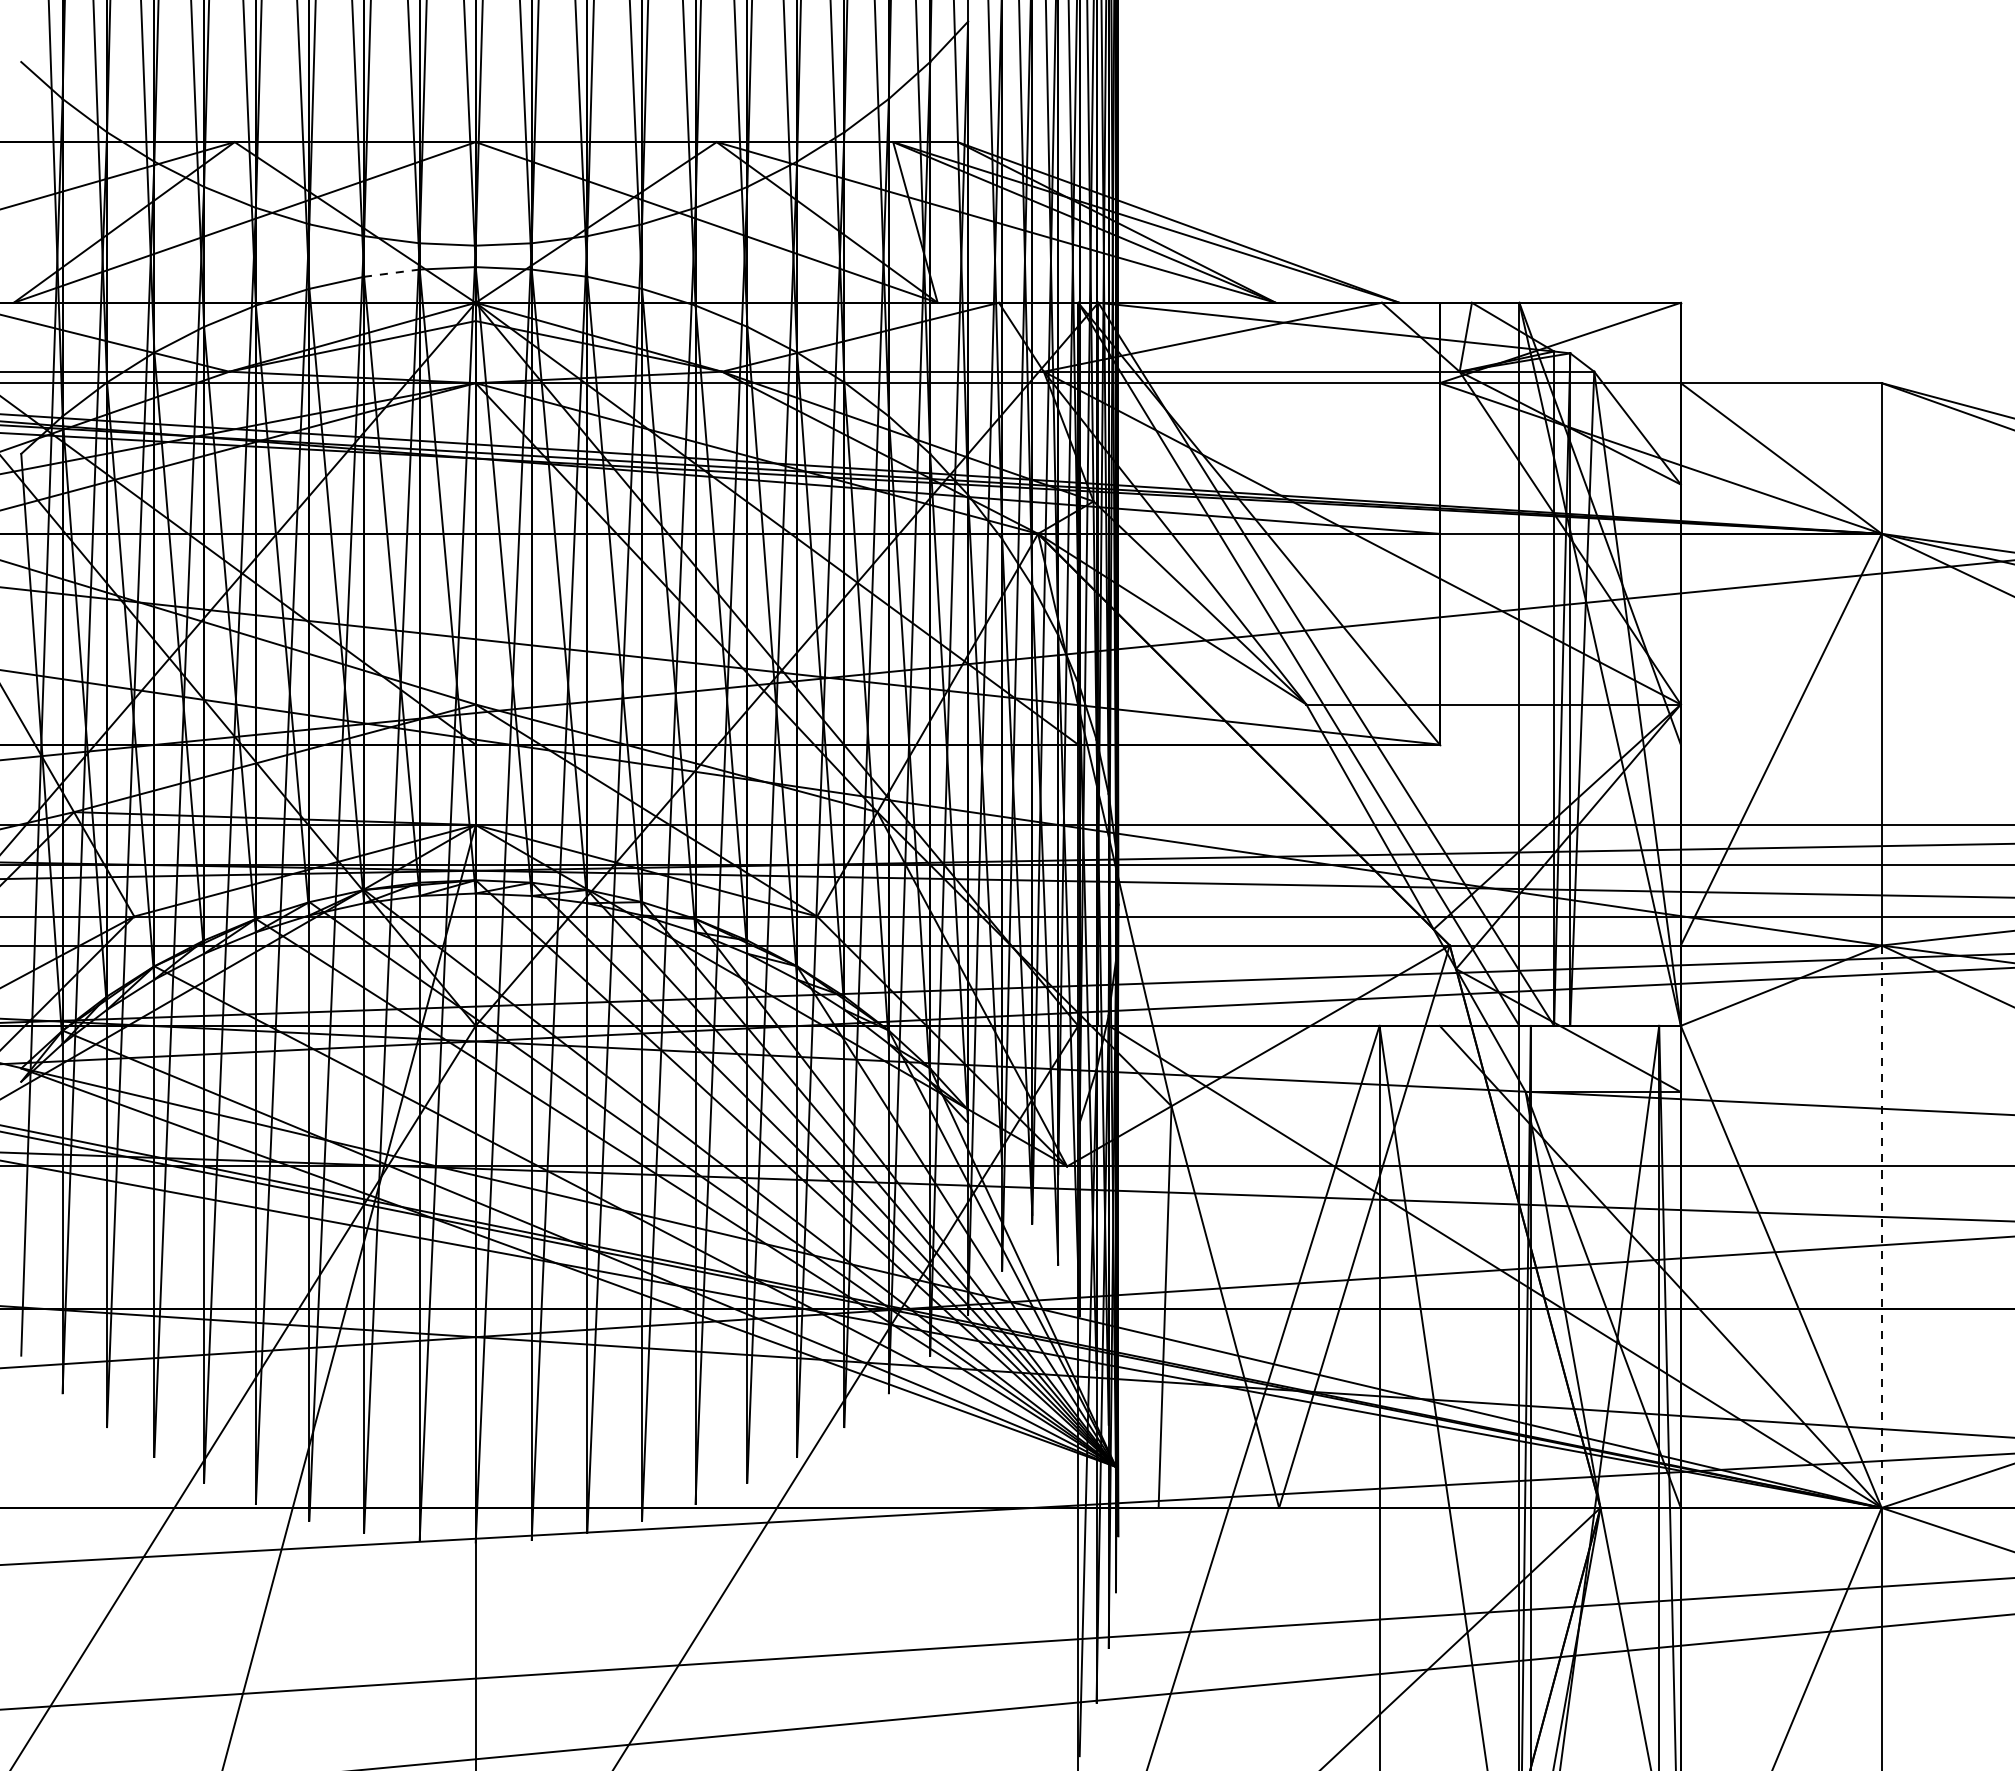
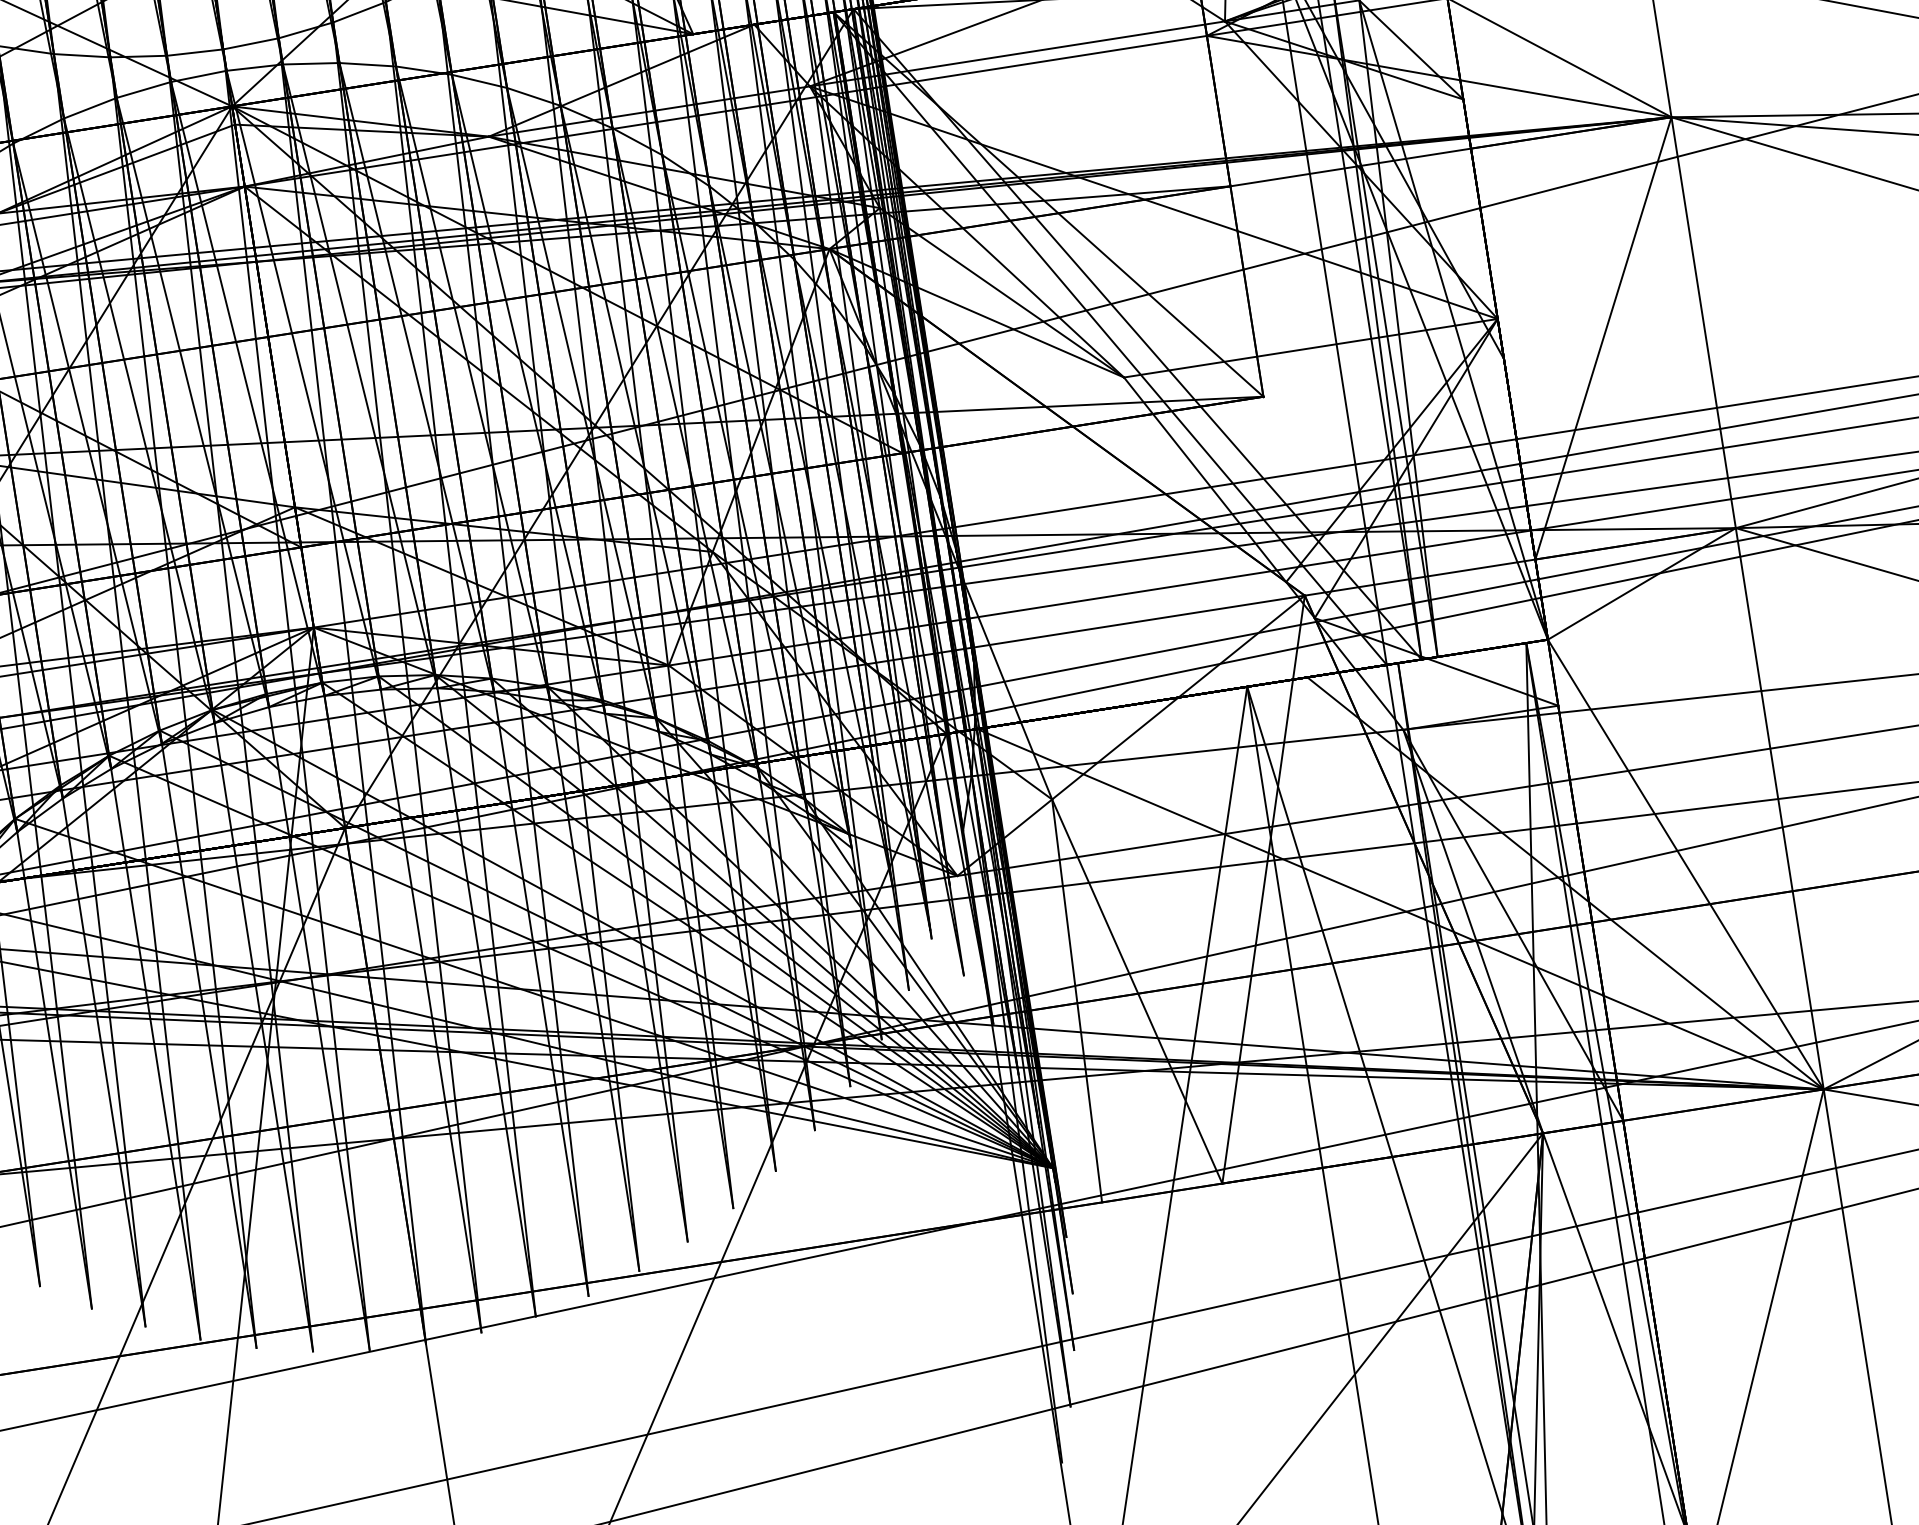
line: (391, 273) -> (143, 90), dashed -> solid
line: (1881, 1227) -> (1779, 809), dashed -> solid

